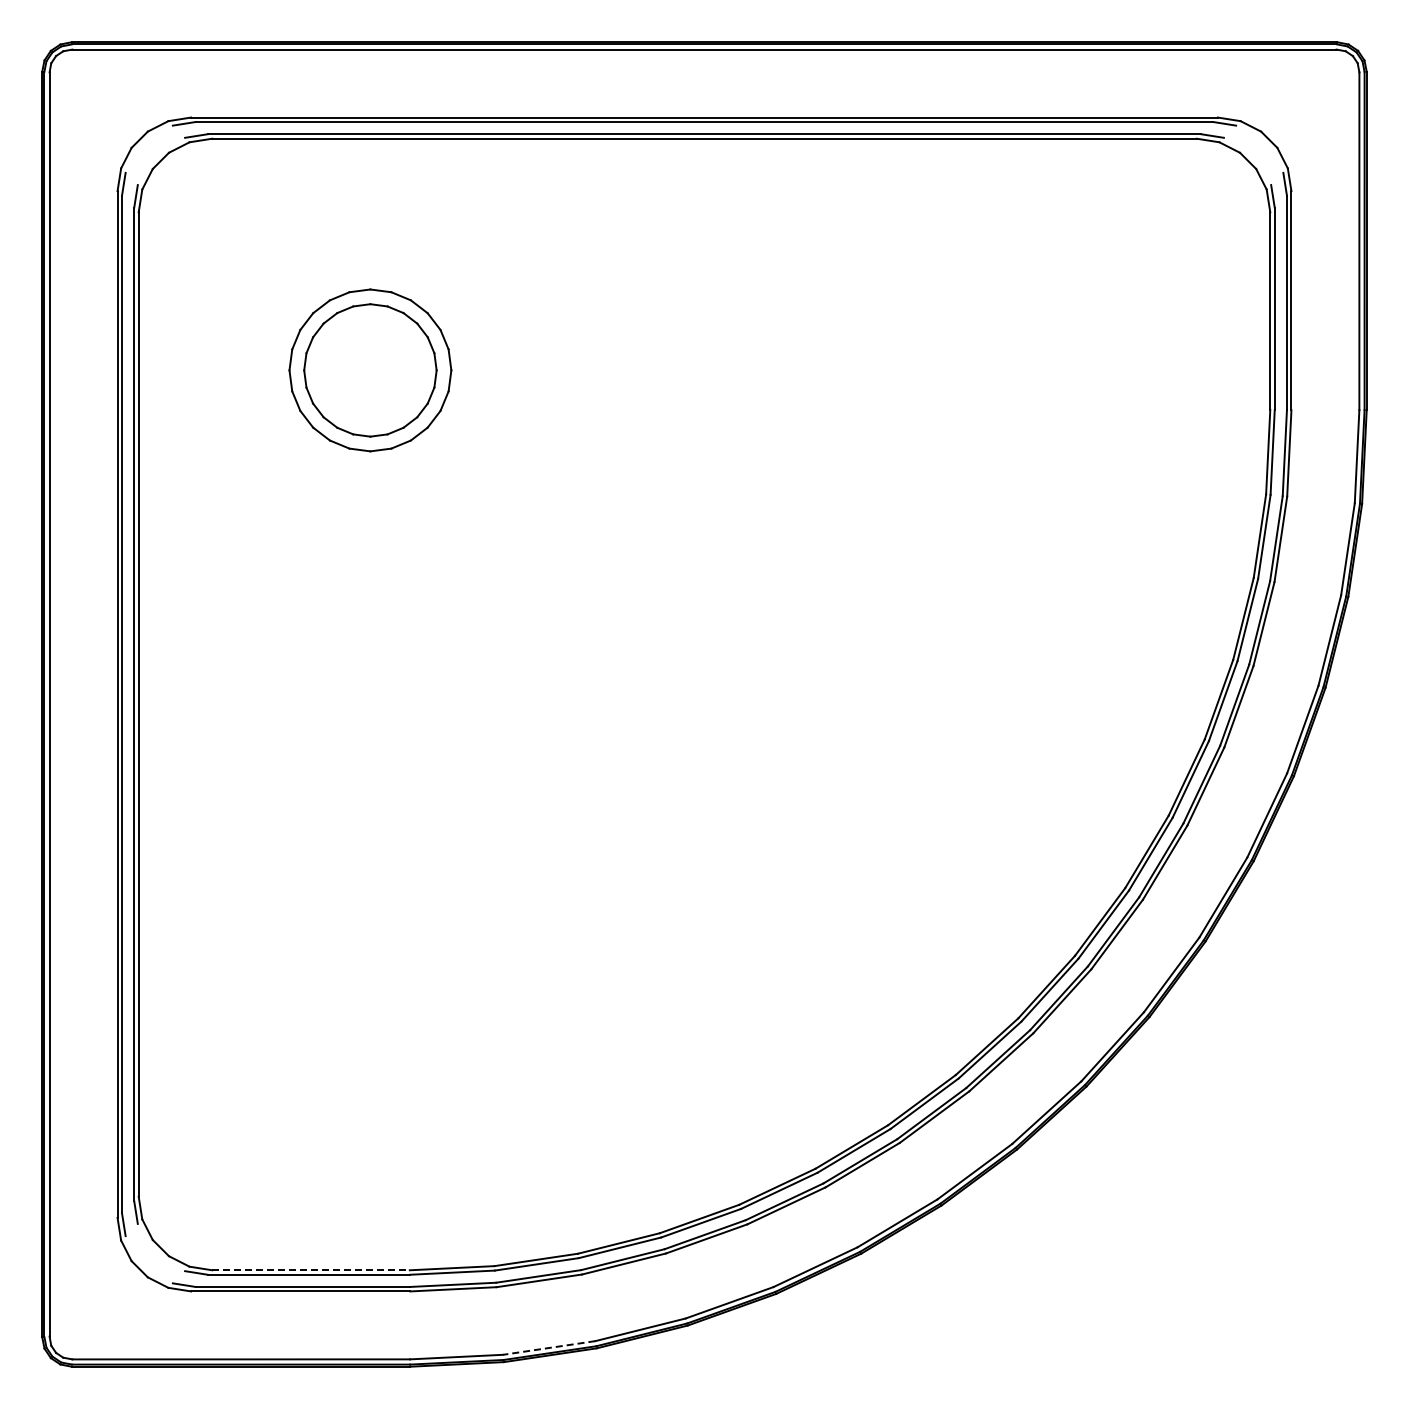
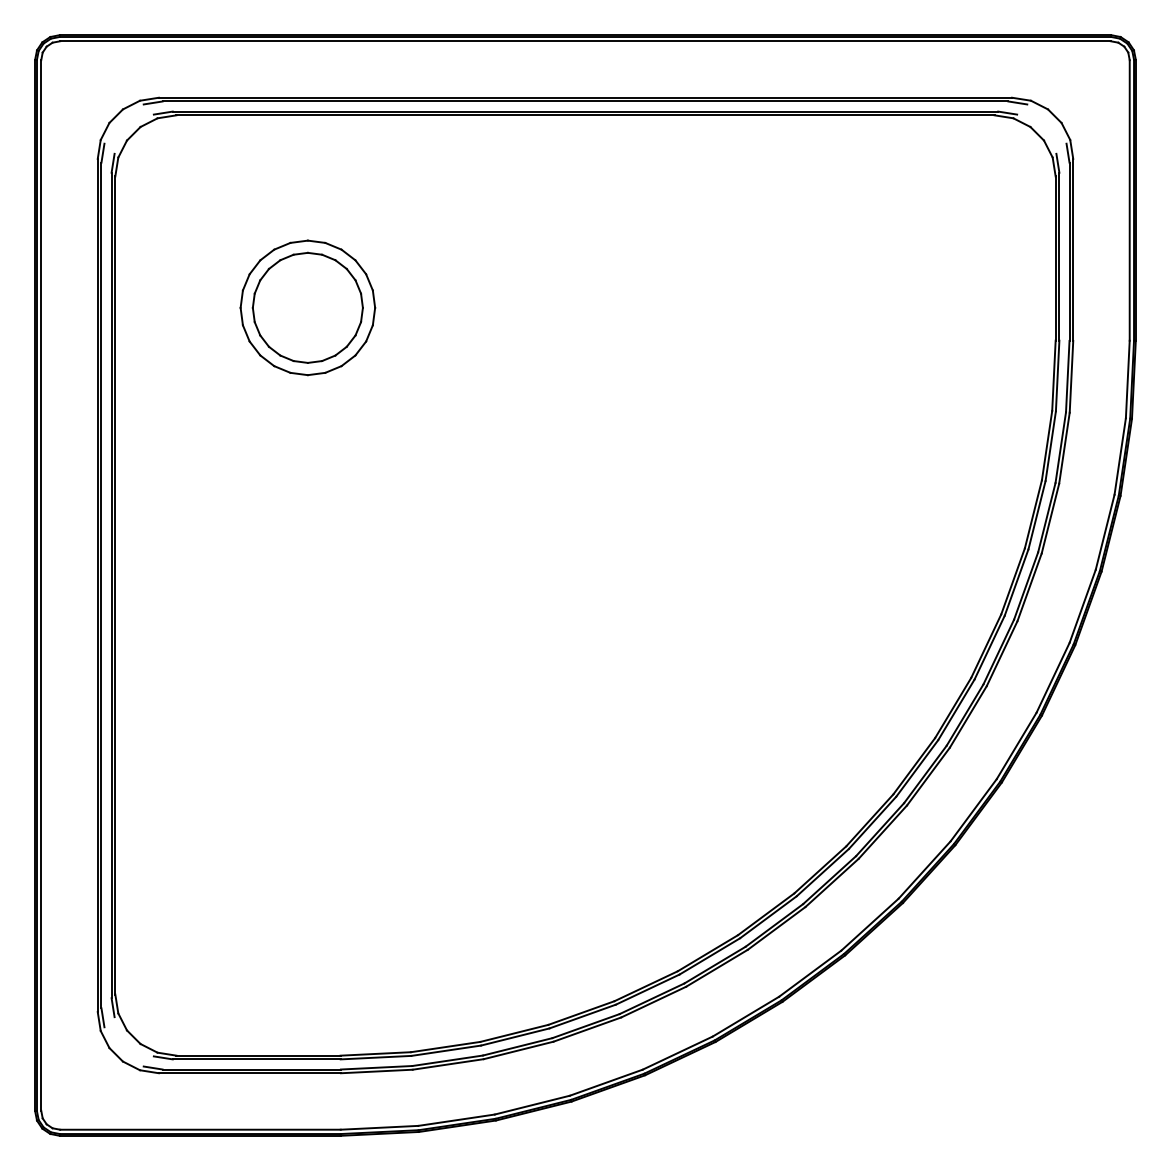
line: (311, 1270) -> (258, 1055), dashed -> solid
line: (549, 1347) -> (456, 1119), dashed -> solid

